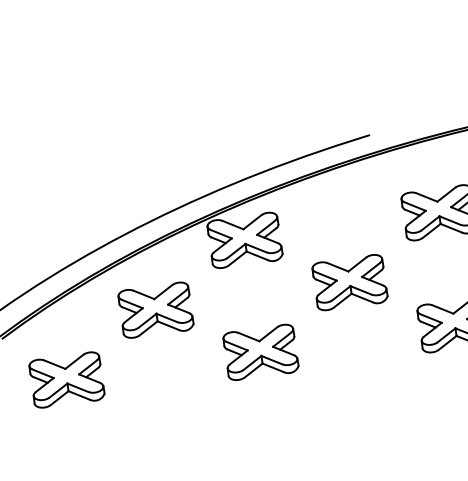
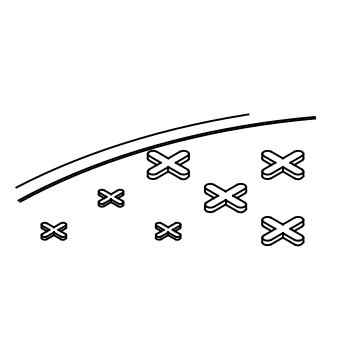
part: (155, 311) -> (110, 198), size x0.6
part: (259, 353) -> (167, 231), size x0.6
part: (66, 380) -> (53, 231), size x0.6

